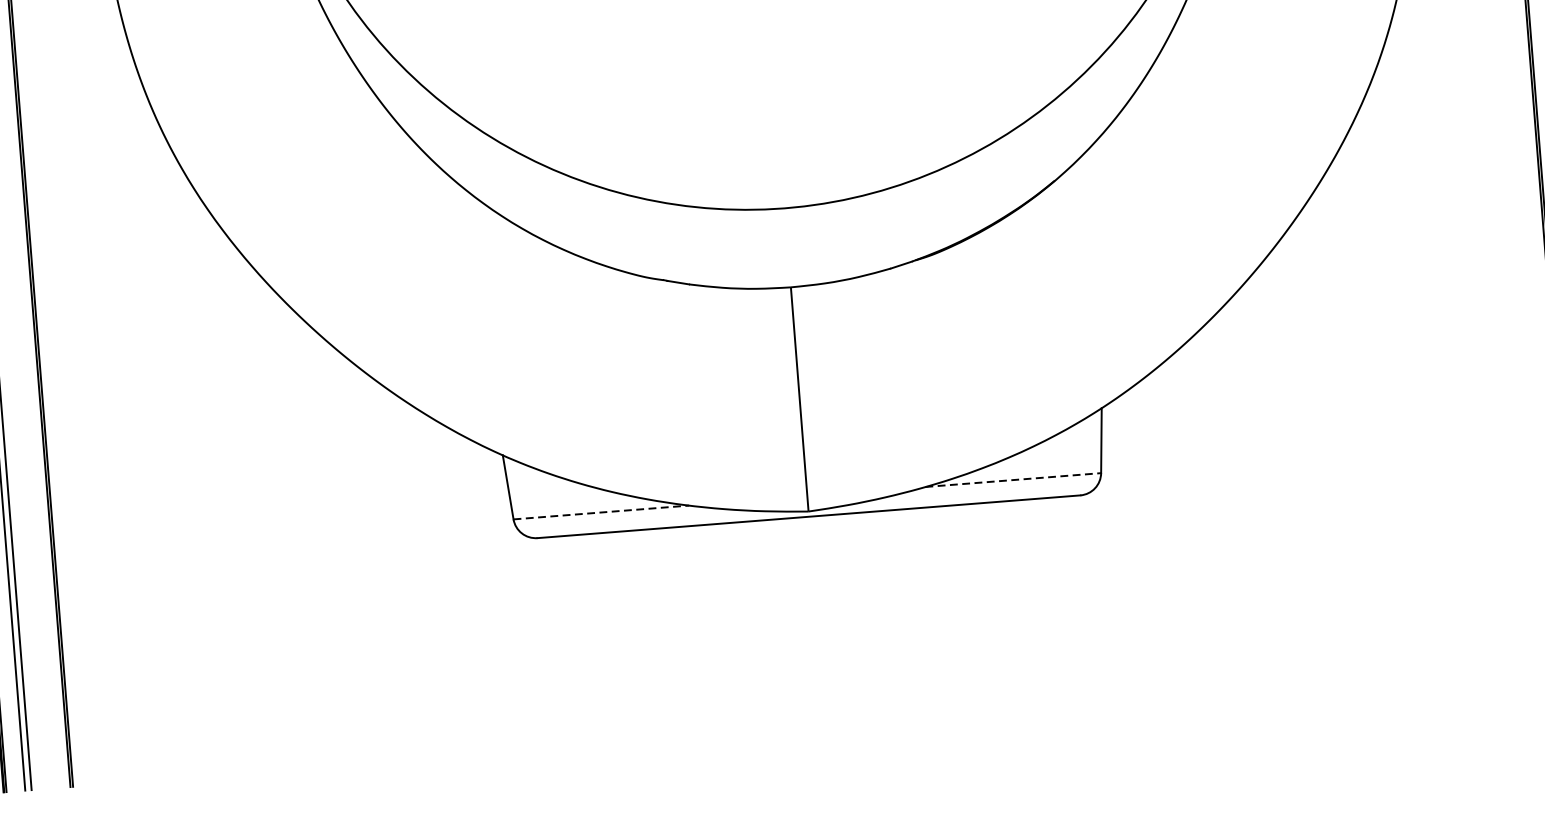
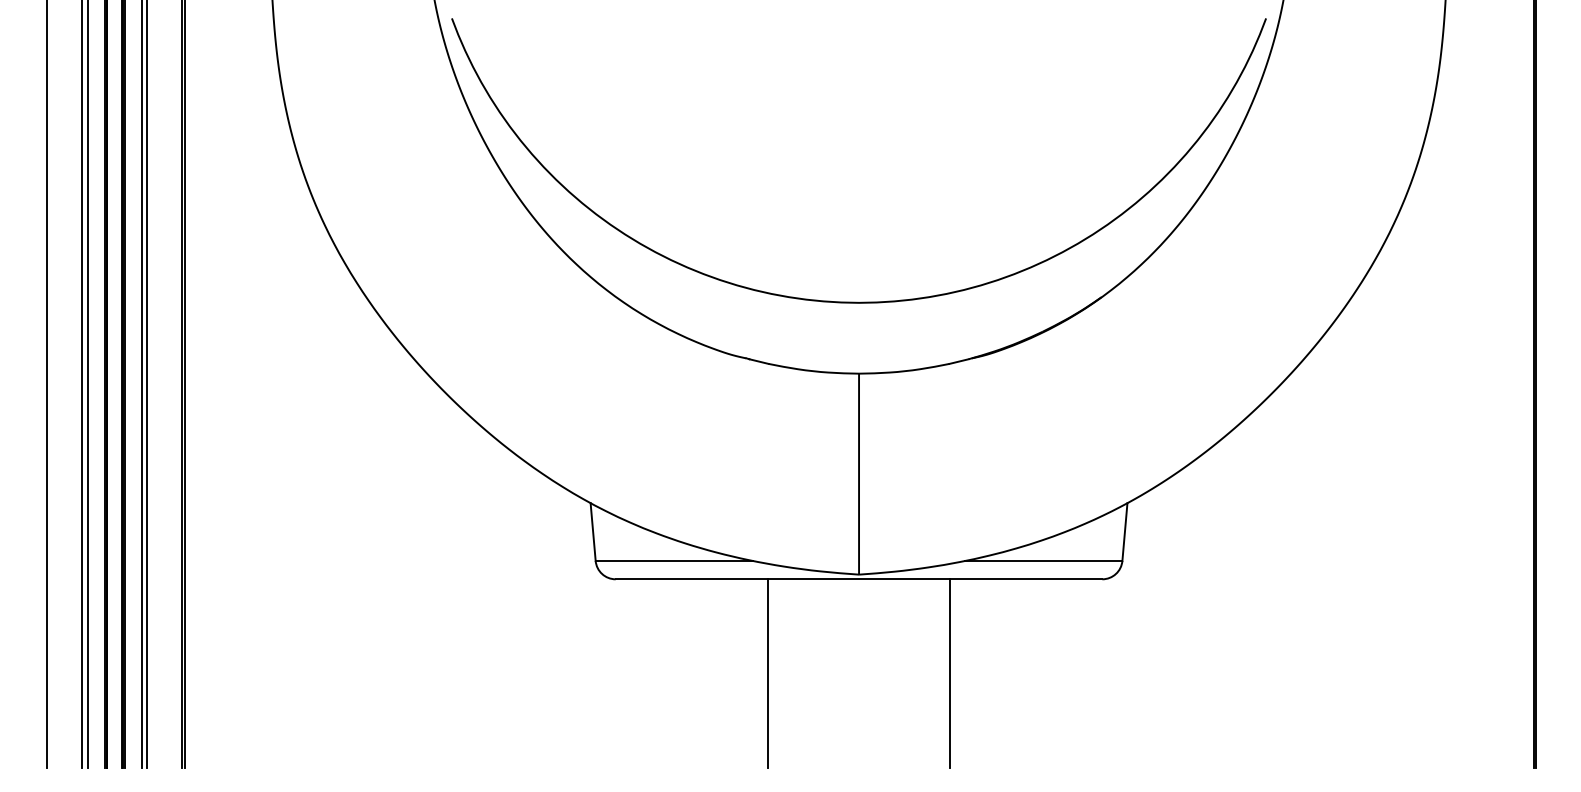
line: (1013, 479) -> (1043, 560), dashed -> solid
line: (601, 511) -> (674, 560), dashed -> solid
line: (918, 613) -> (949, 673), added
line: (716, 629) -> (768, 673), added

